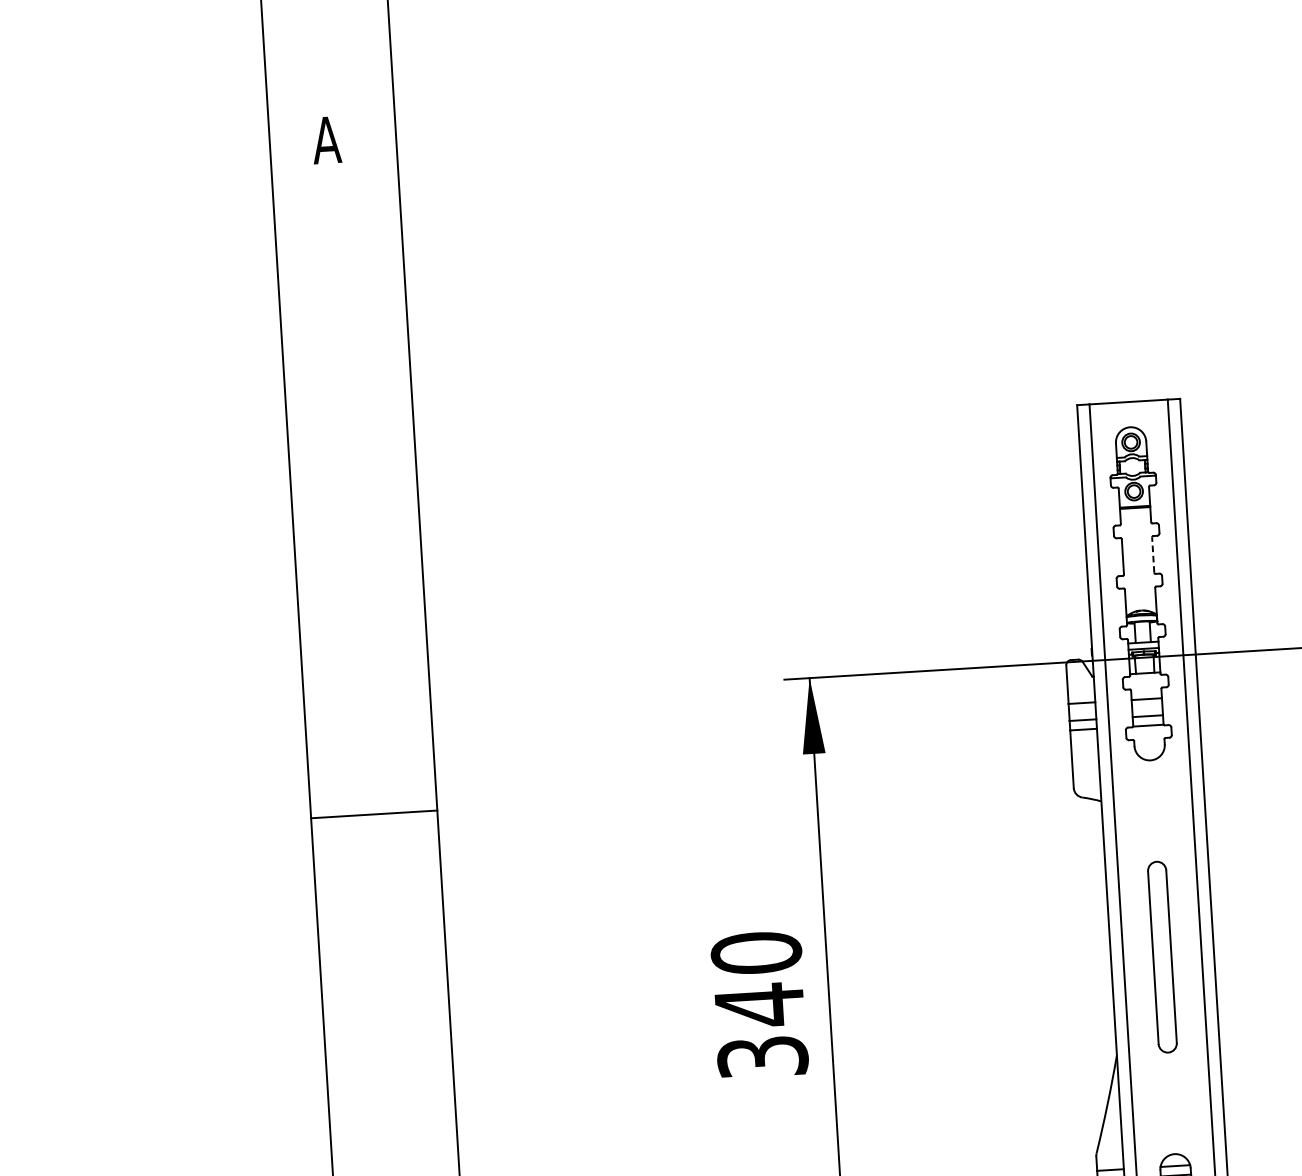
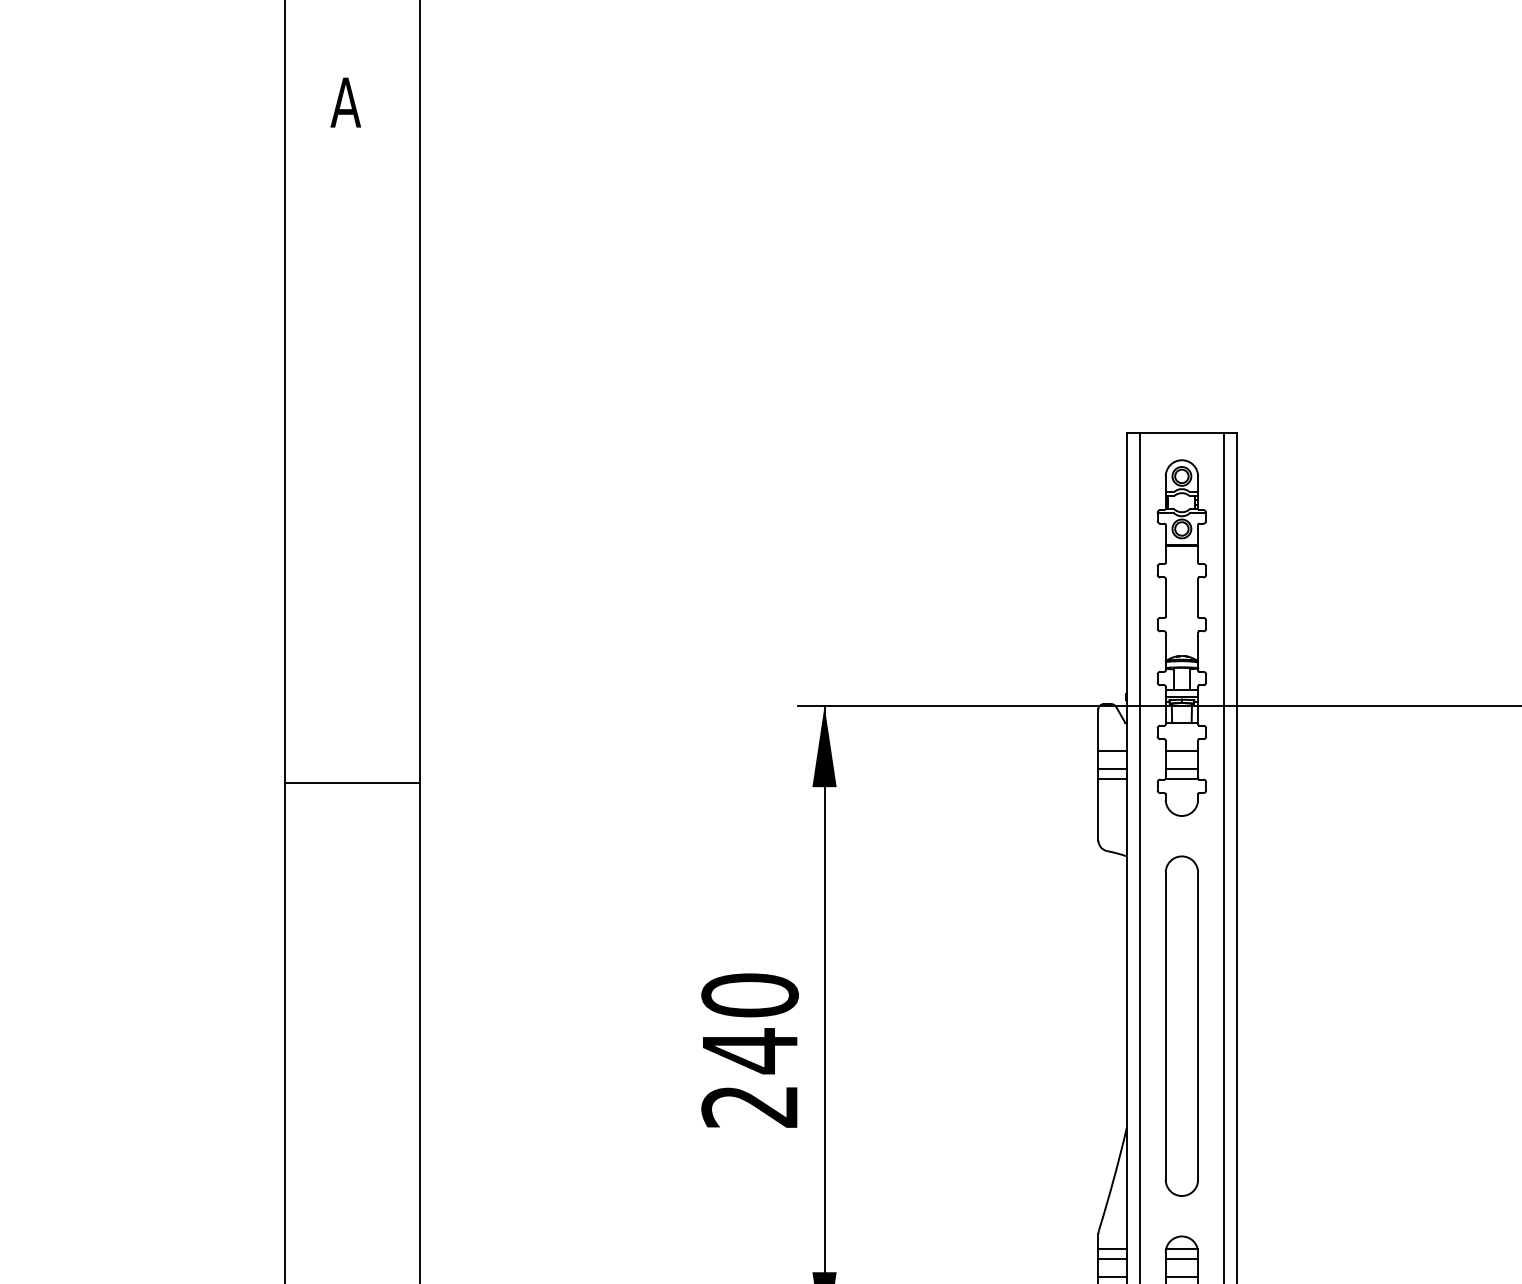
line: (1153, 554) -> (1198, 597), dashed -> solid
line: (374, 814) -> (352, 782), moved
part: (1162, 956) -> (1181, 1025), size x1.67
text: (763, 1057) -> (750, 1106), 340 -> 240

